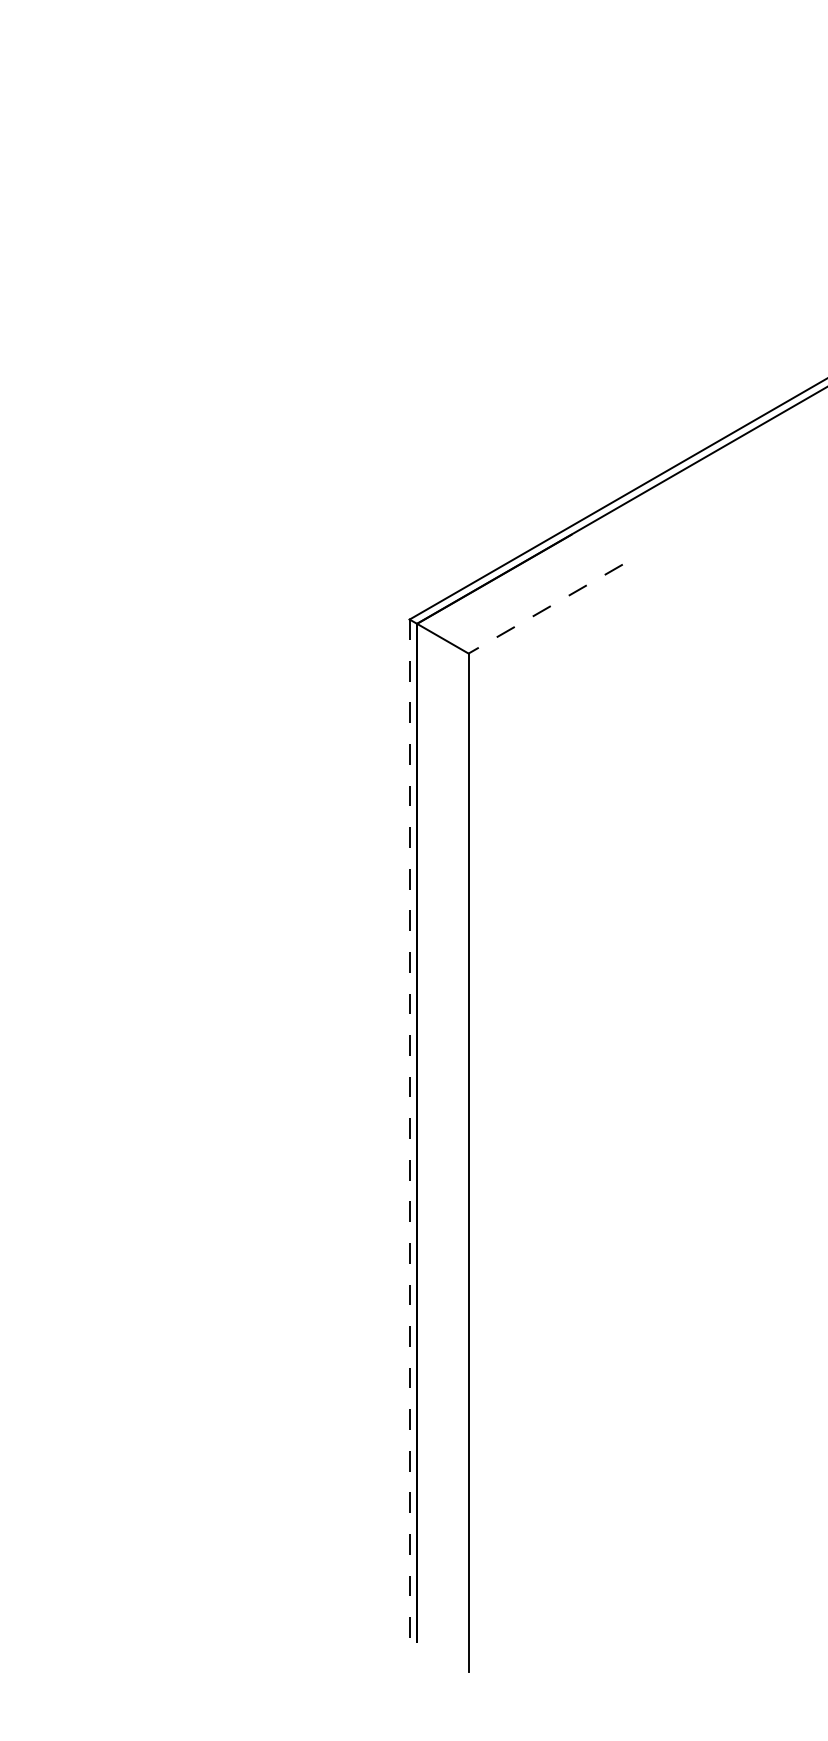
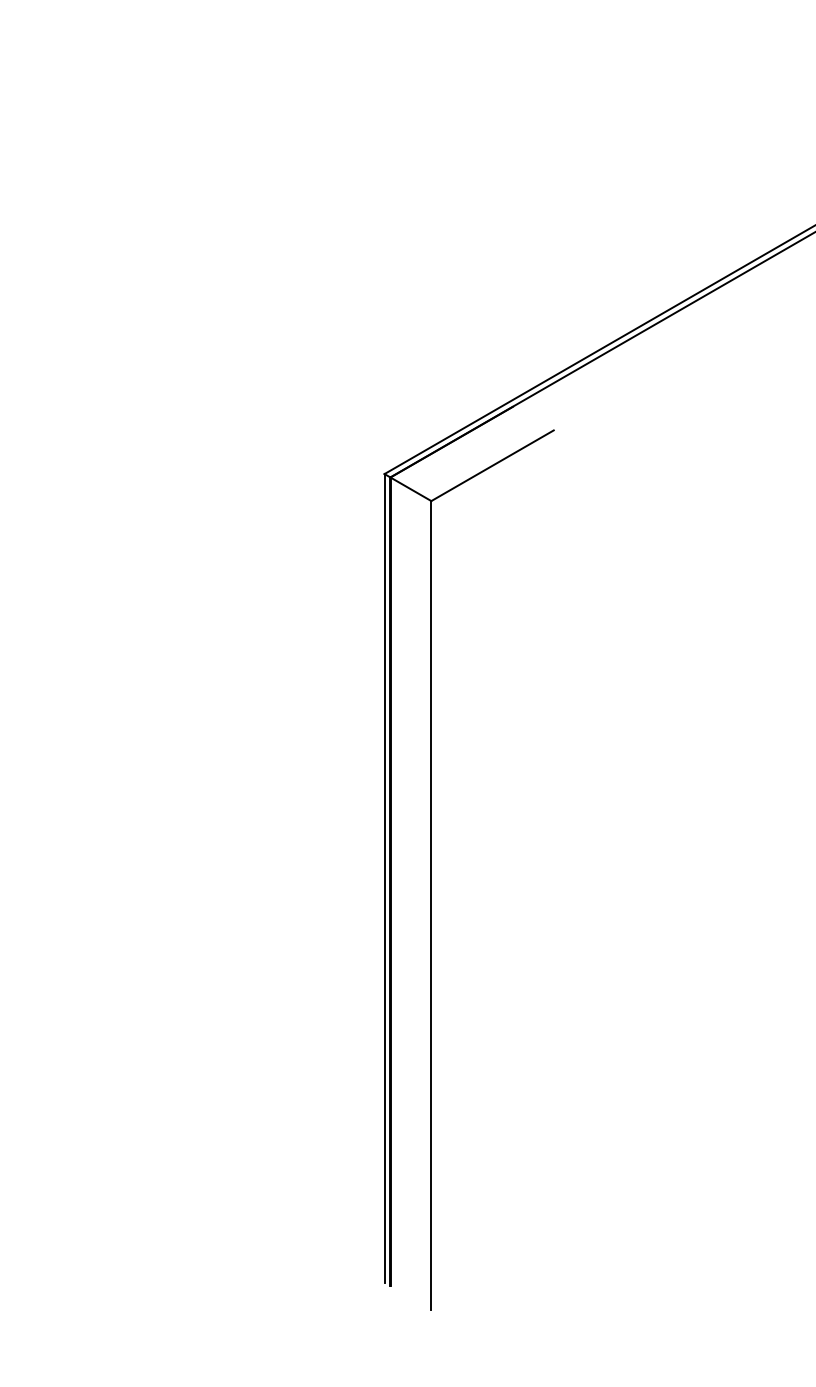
line: (545, 608) -> (492, 465), dashed -> solid
line: (409, 1127) -> (384, 877), dashed -> solid

